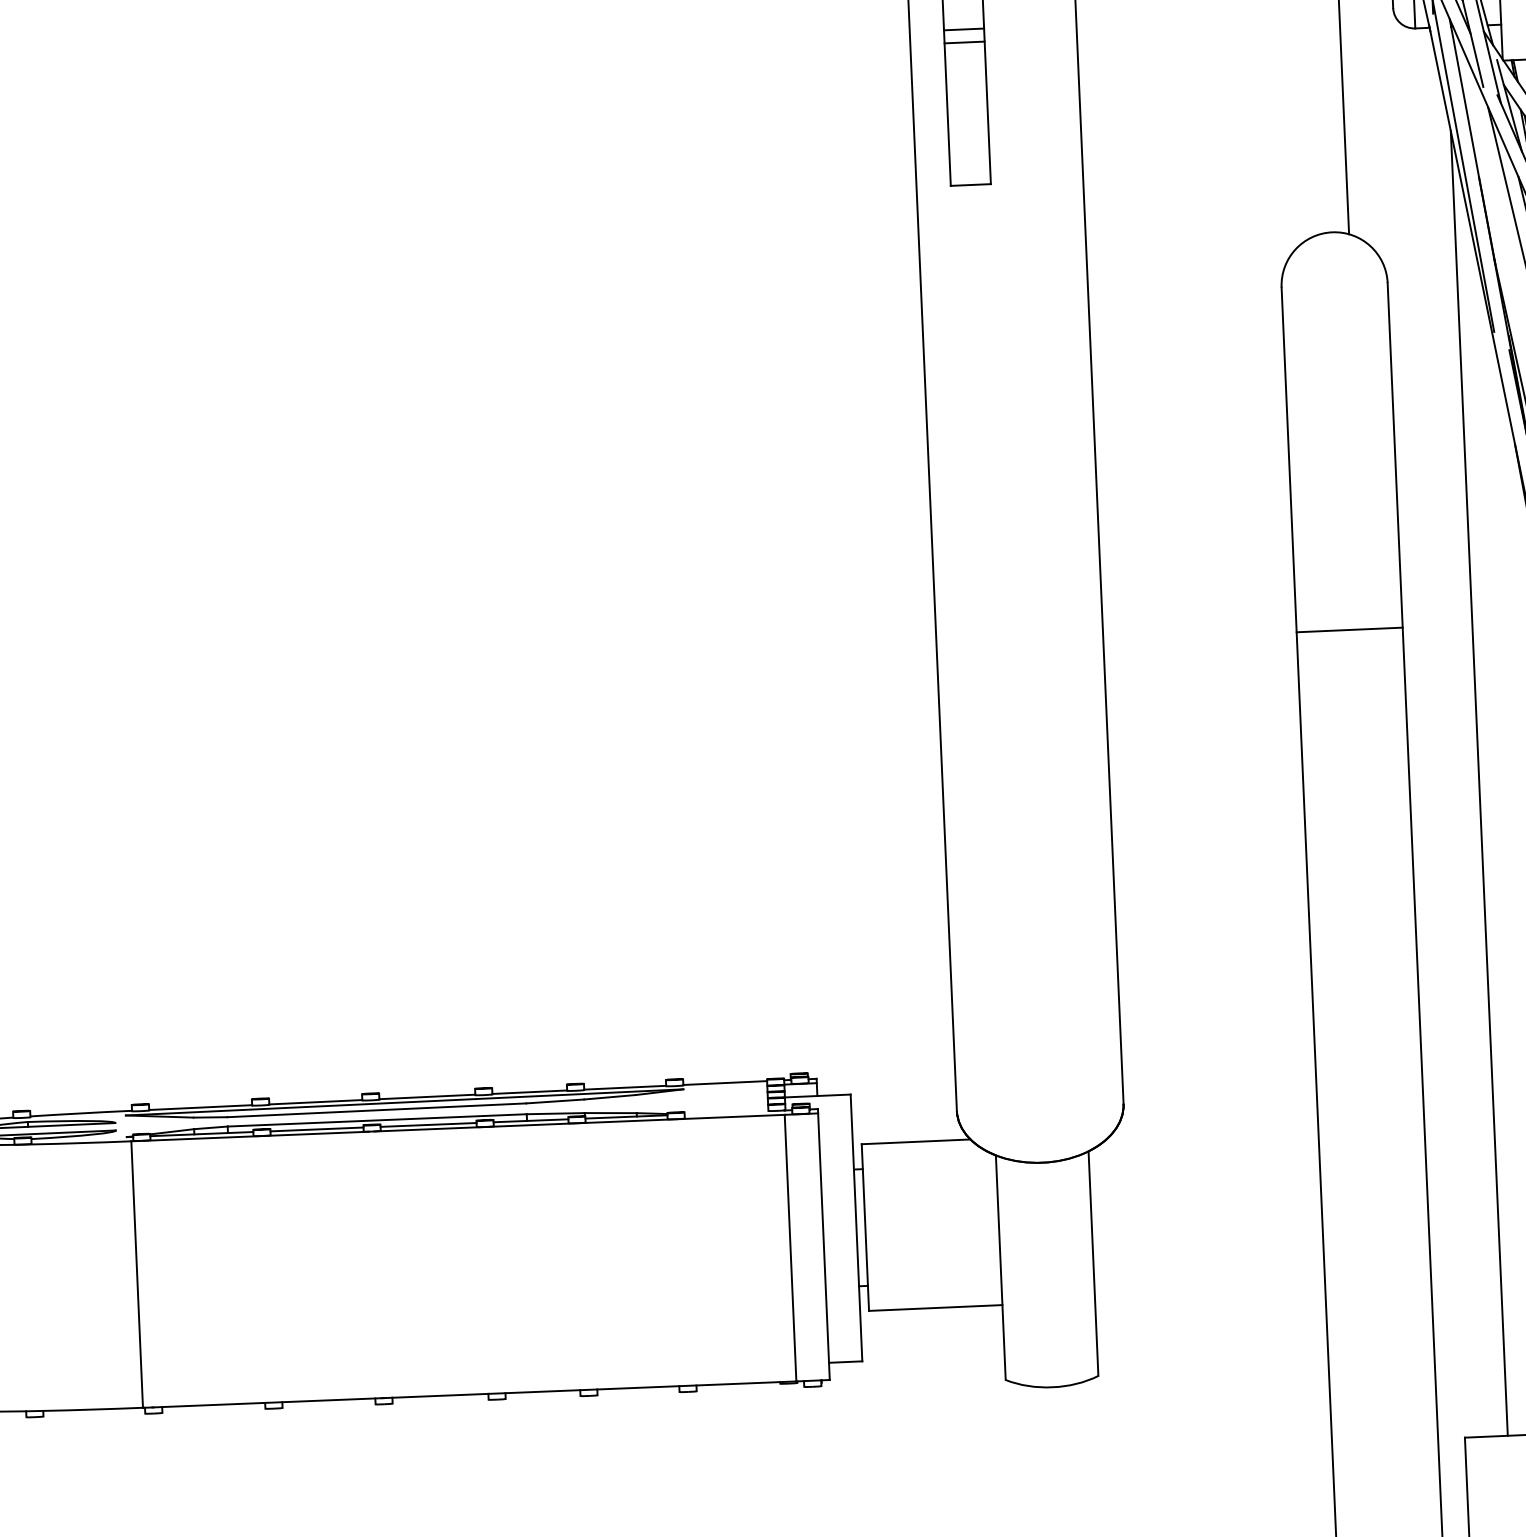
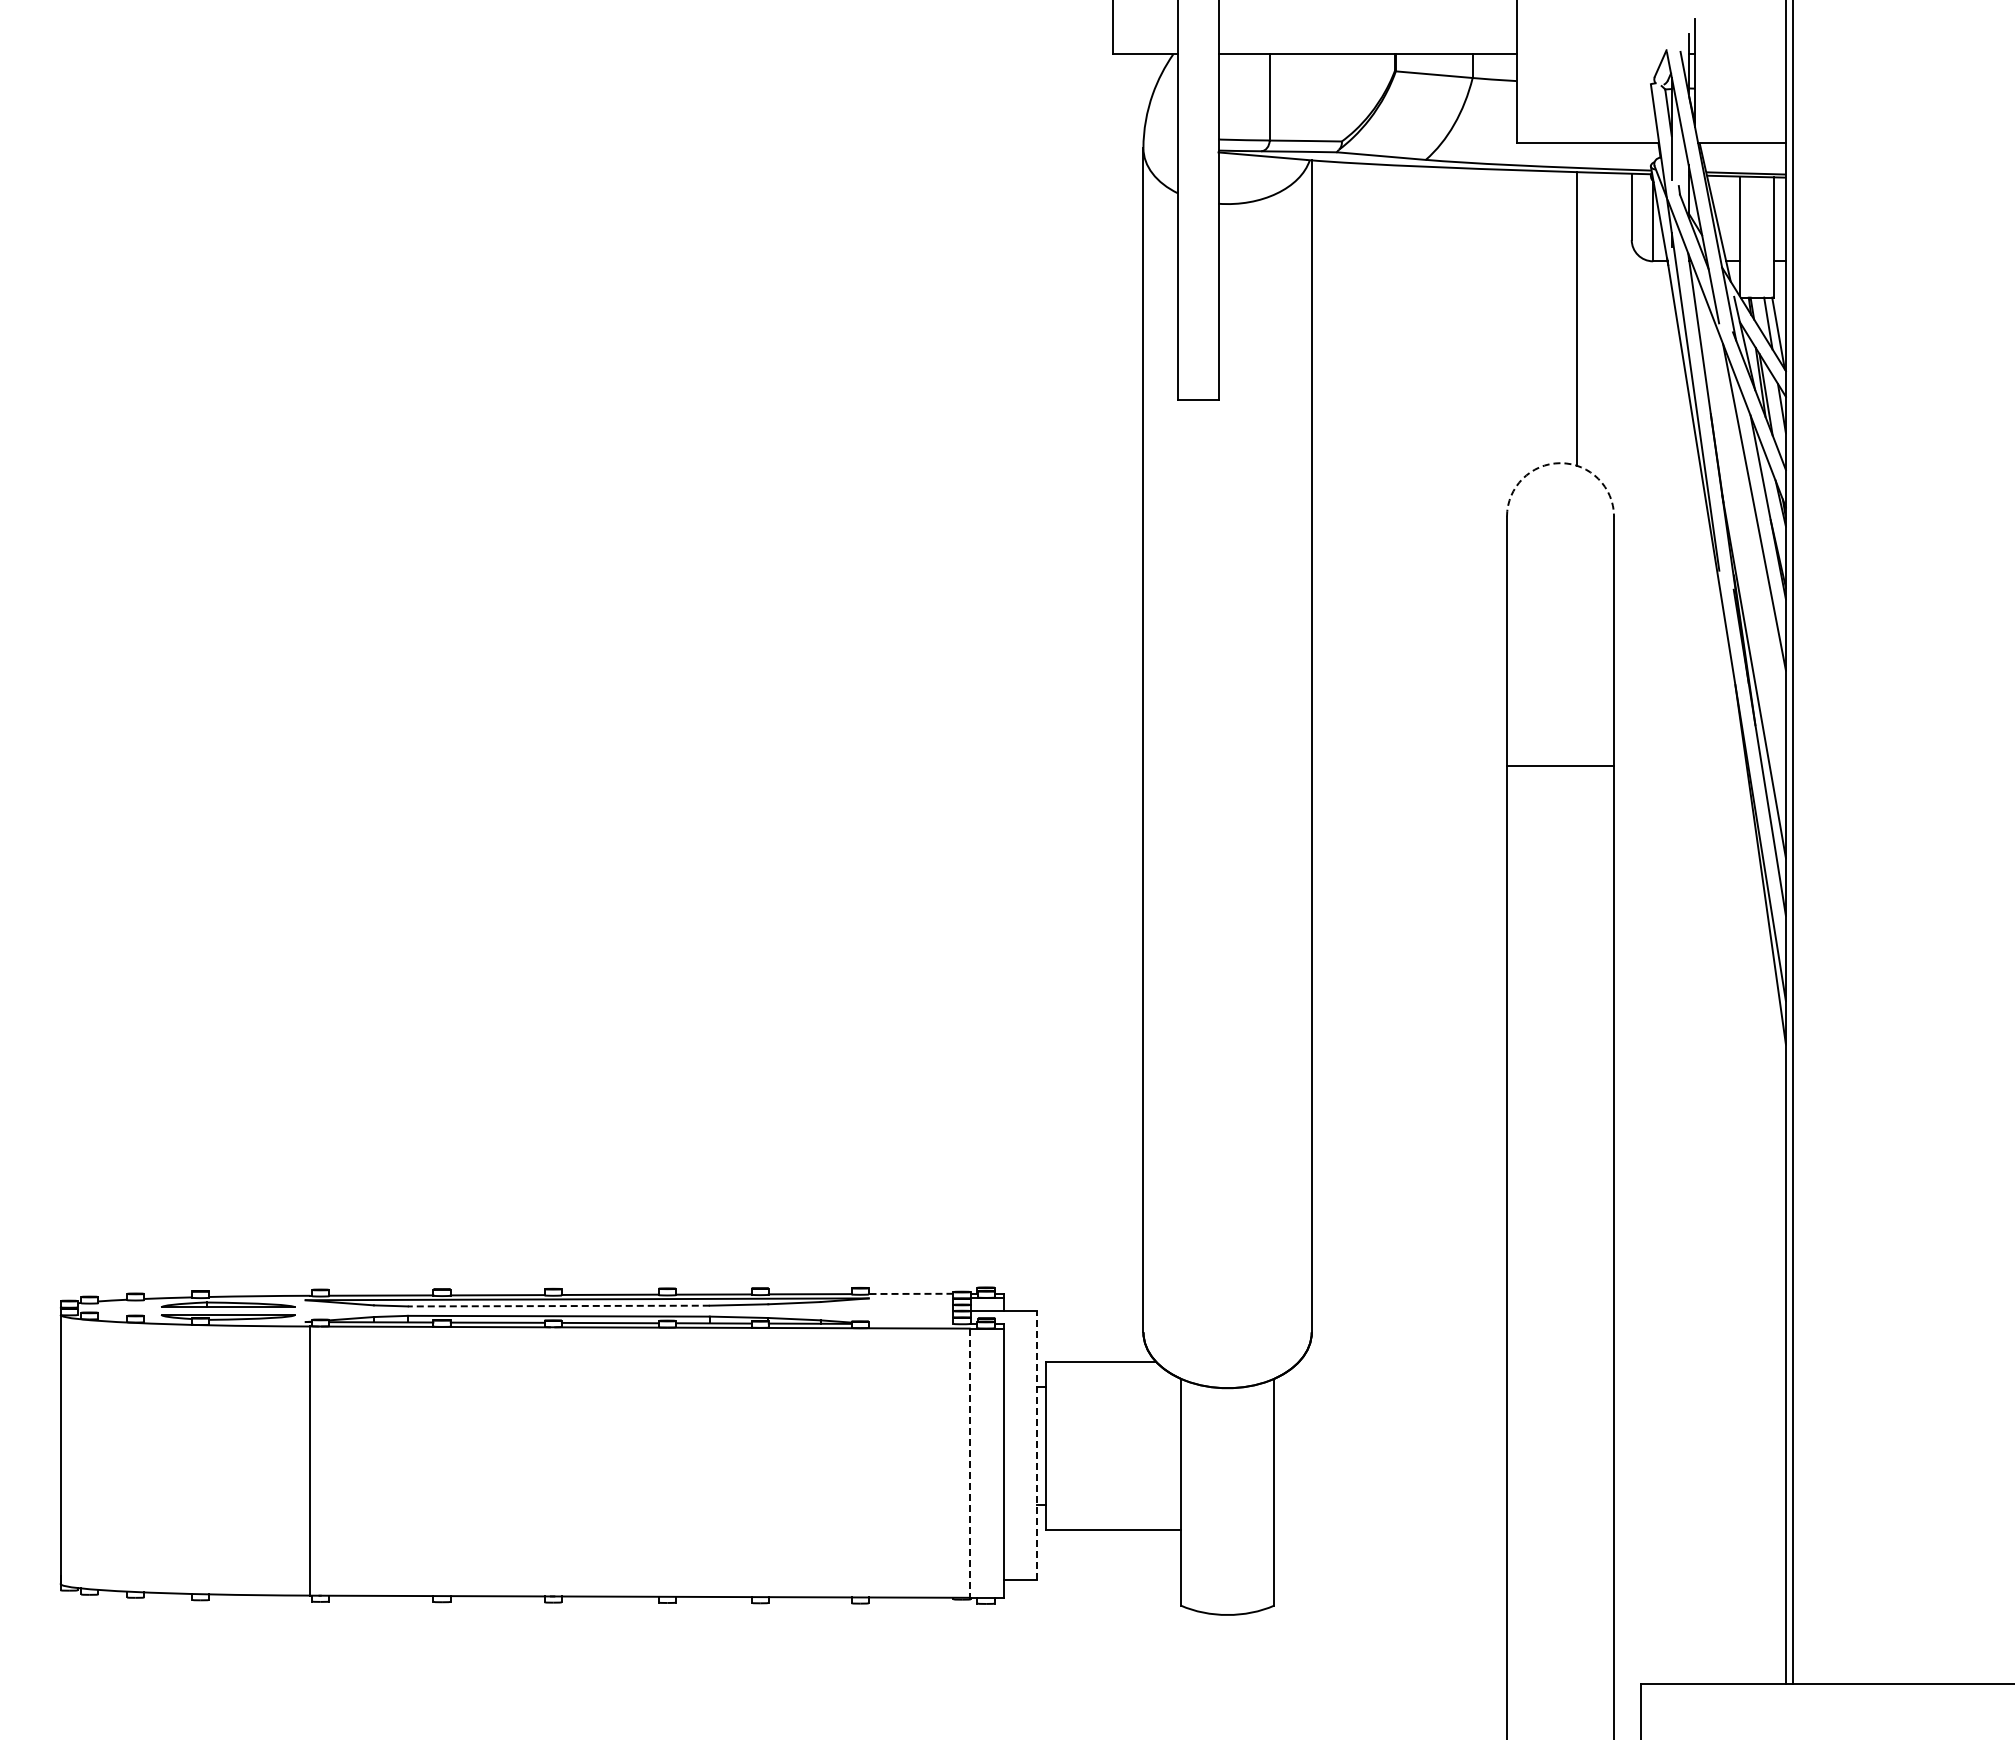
line: (964, 29) -> (1198, 242), removed
line: (964, 42) -> (1198, 255), removed
arc: (1332, 232) -> (1560, 463), solid -> dashed
line: (1349, 629) -> (1560, 765), moved
line: (1479, 782) -> (1684, 1024), removed
line: (724, 1082) -> (910, 1293), solid -> dashed
line: (376, 1110) -> (558, 1306), solid -> dashed
line: (856, 1227) -> (1037, 1445), solid -> dashed
line: (790, 1248) -> (969, 1463), solid -> dashed

